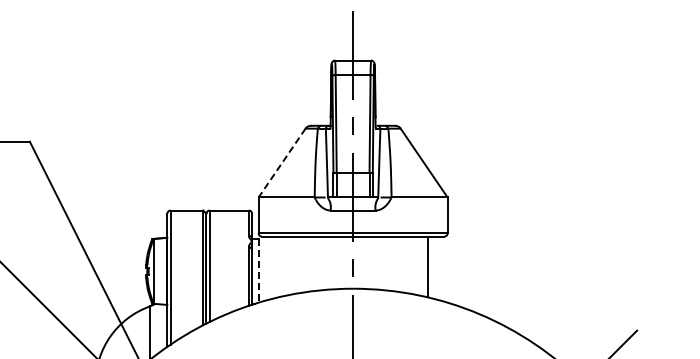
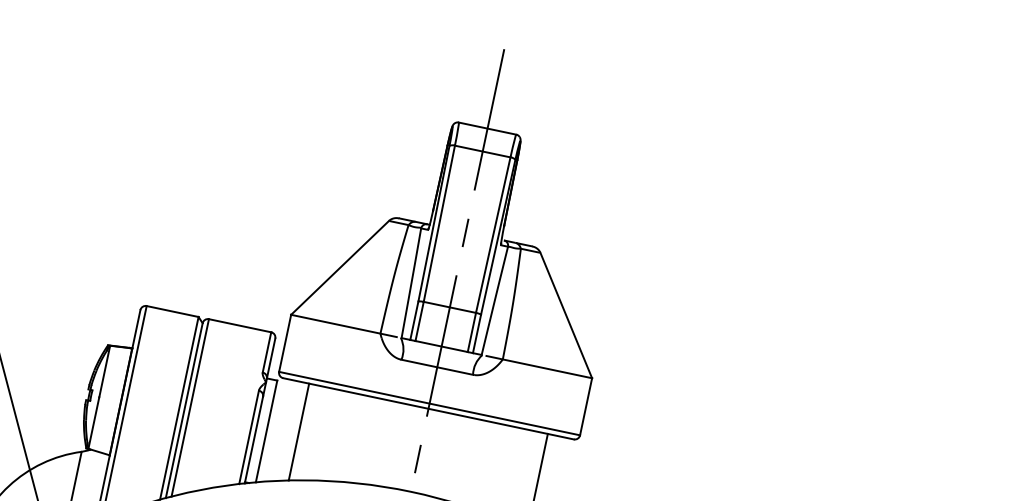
line: (282, 163) -> (340, 268), dashed -> solid
line: (278, 266) -> (299, 431), added
line: (258, 270) -> (266, 431), dashed -> solid

